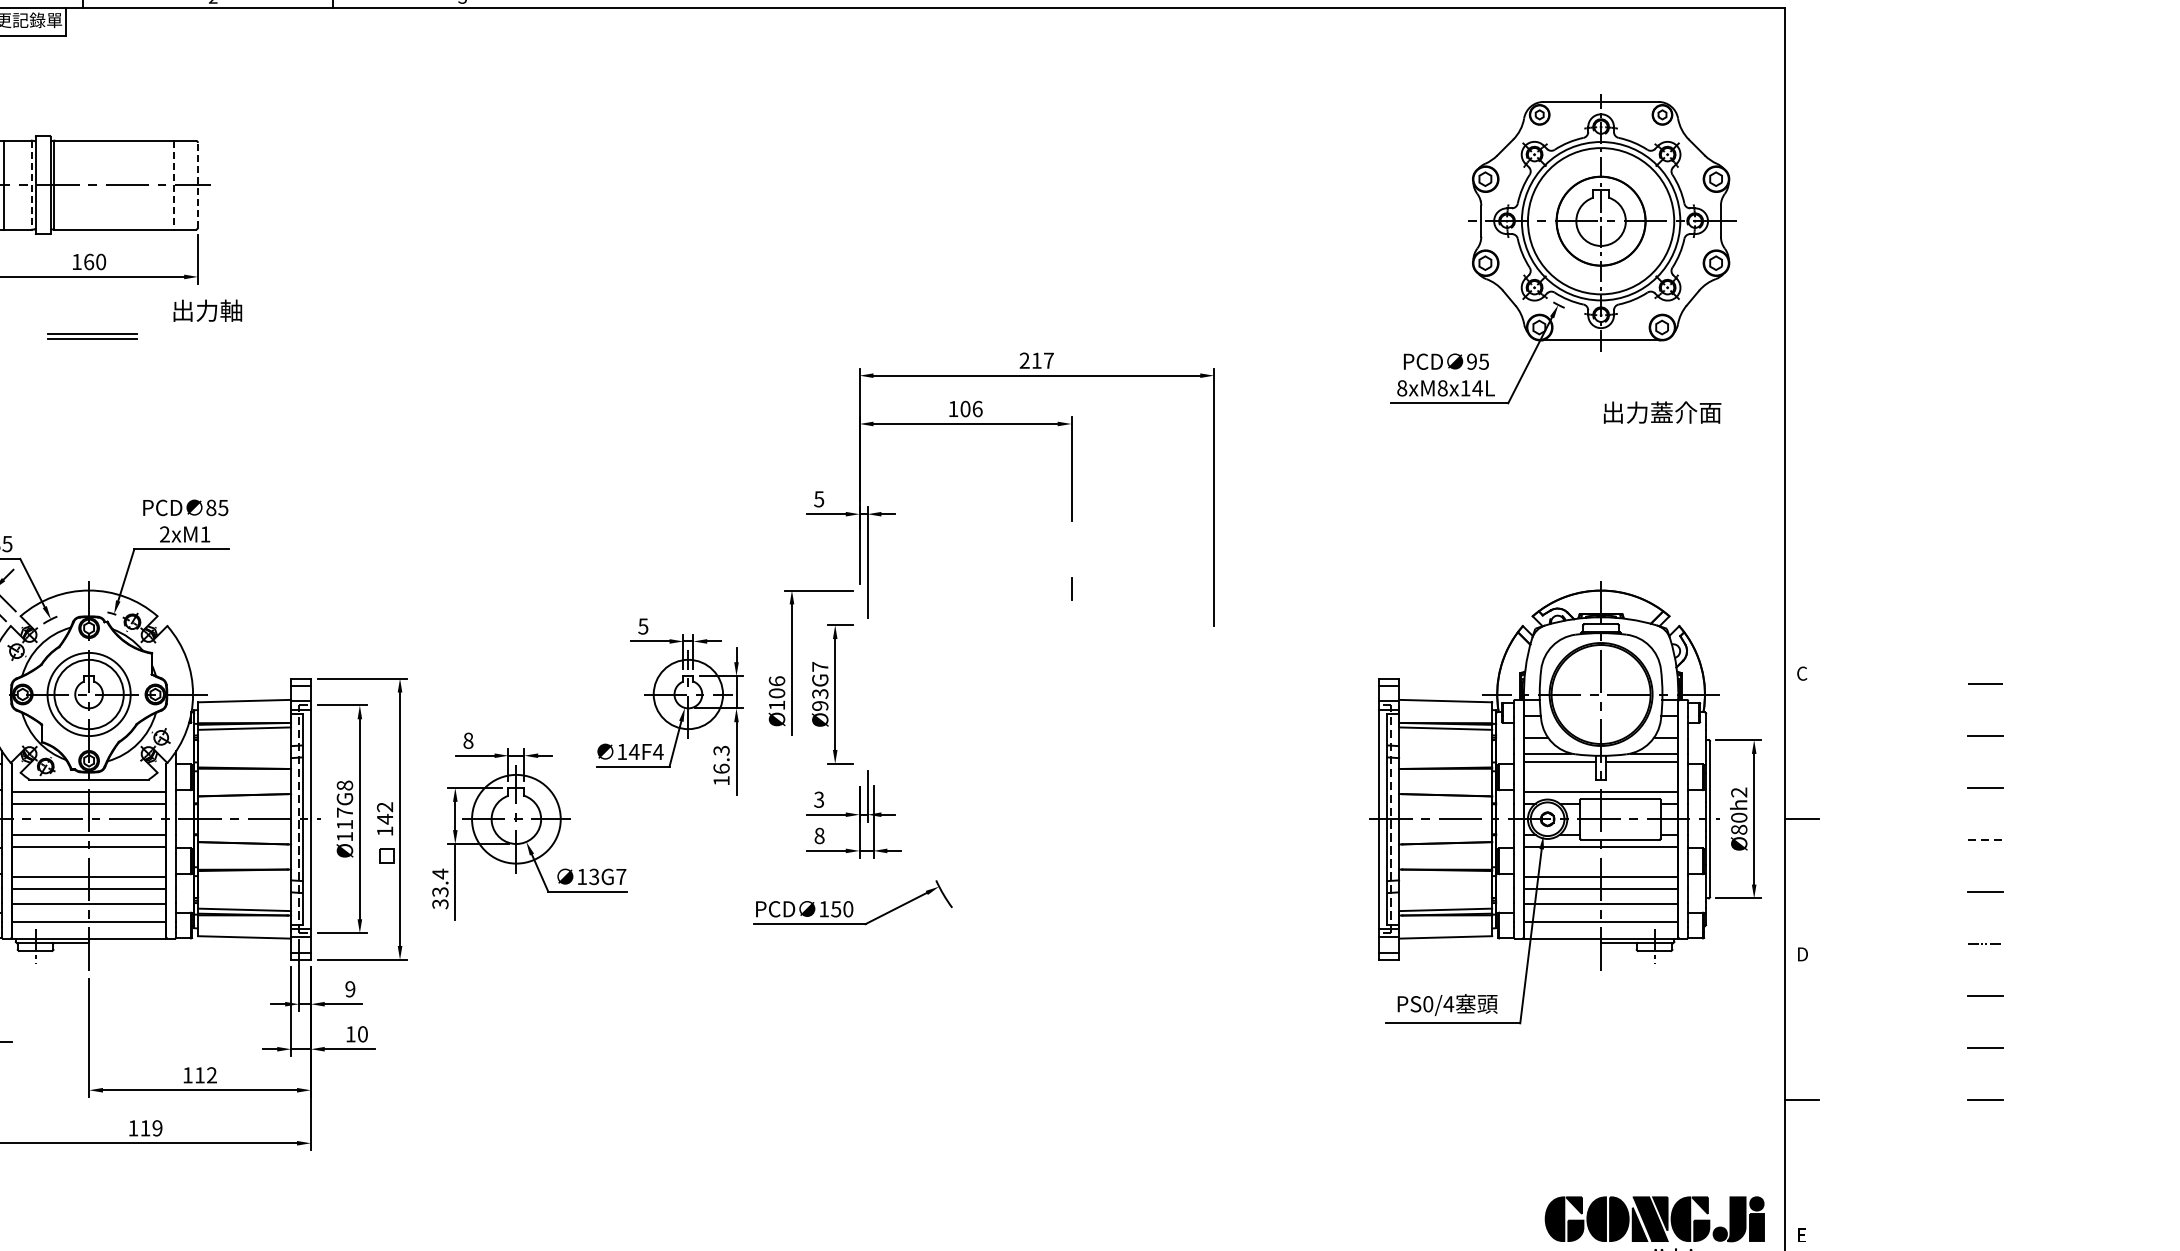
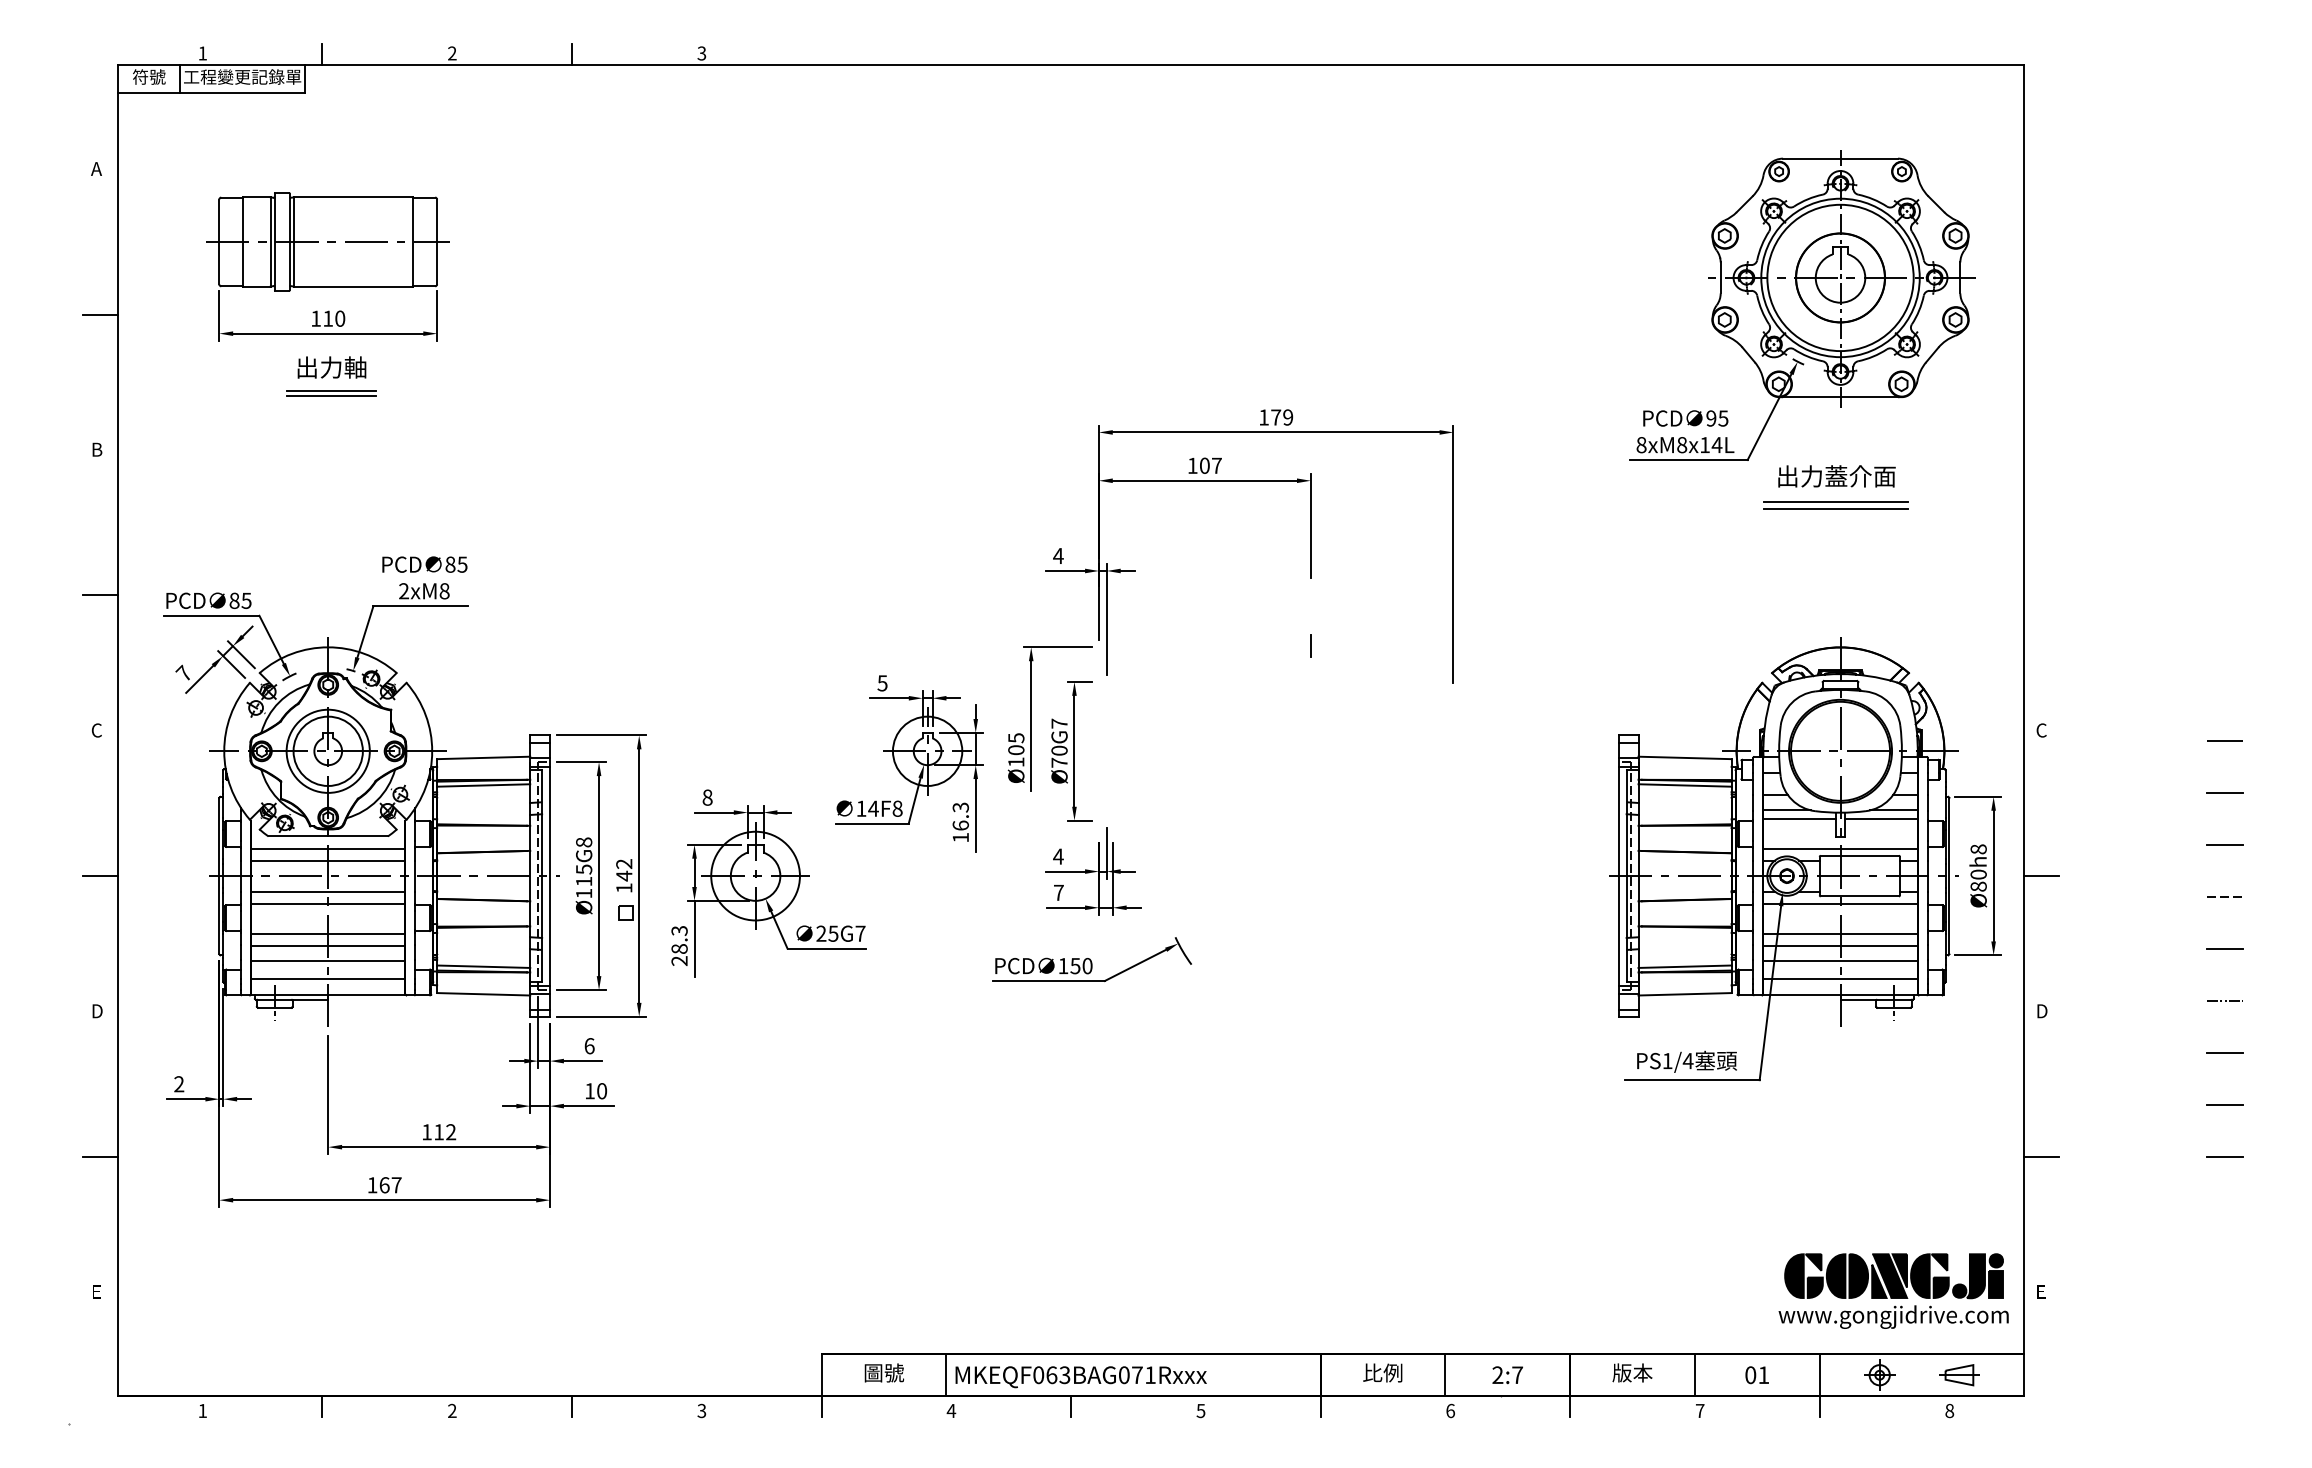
line: (31, 184) -> (270, 241), dashed -> solid
line: (174, 184) -> (413, 241), dashed -> solid
line: (198, 184) -> (437, 241), dashed -> solid
text: (89, 261) -> (328, 318), 160 -> 110
text: (207, 310) -> (331, 367), moved
text: (1037, 360) -> (1276, 417), 217 -> 179
text: (977, 408) -> (1216, 465), 106 -> 107
text: (1662, 412) -> (1836, 476), moved
line: (1596, 445) -> (1835, 502), added
line: (1596, 452) -> (1835, 509), added
text: (819, 499) -> (1058, 556), 5 -> 4
text: (205, 534) -> (444, 591), 2xM1 -> 2xM8
text: (777, 681) -> (1016, 738), Ø106 -> Ø105
text: (820, 699) -> (1059, 756), Ø93G7 -> Ø70G7
text: (658, 751) -> (897, 808), 14F4 -> 14F8
text: (1739, 792) -> (1978, 849), Ø80h2 -> Ø80h8
text: (819, 799) -> (1058, 856), 3 -> 4
text: (345, 812) -> (584, 869), Ø117G8 -> Ø115G8
text: (819, 835) -> (1058, 892), 8 -> 7
text: (588, 876) -> (827, 933), 13G7 -> 25G7
text: (440, 888) -> (679, 945), 33.4 -> 28.3
text: (350, 989) -> (589, 1046), 9 -> 6
text: (1428, 1003) -> (1667, 1060), PS0/4 -> PS1/4
text: (151, 1128) -> (390, 1185), 119 -> 167

